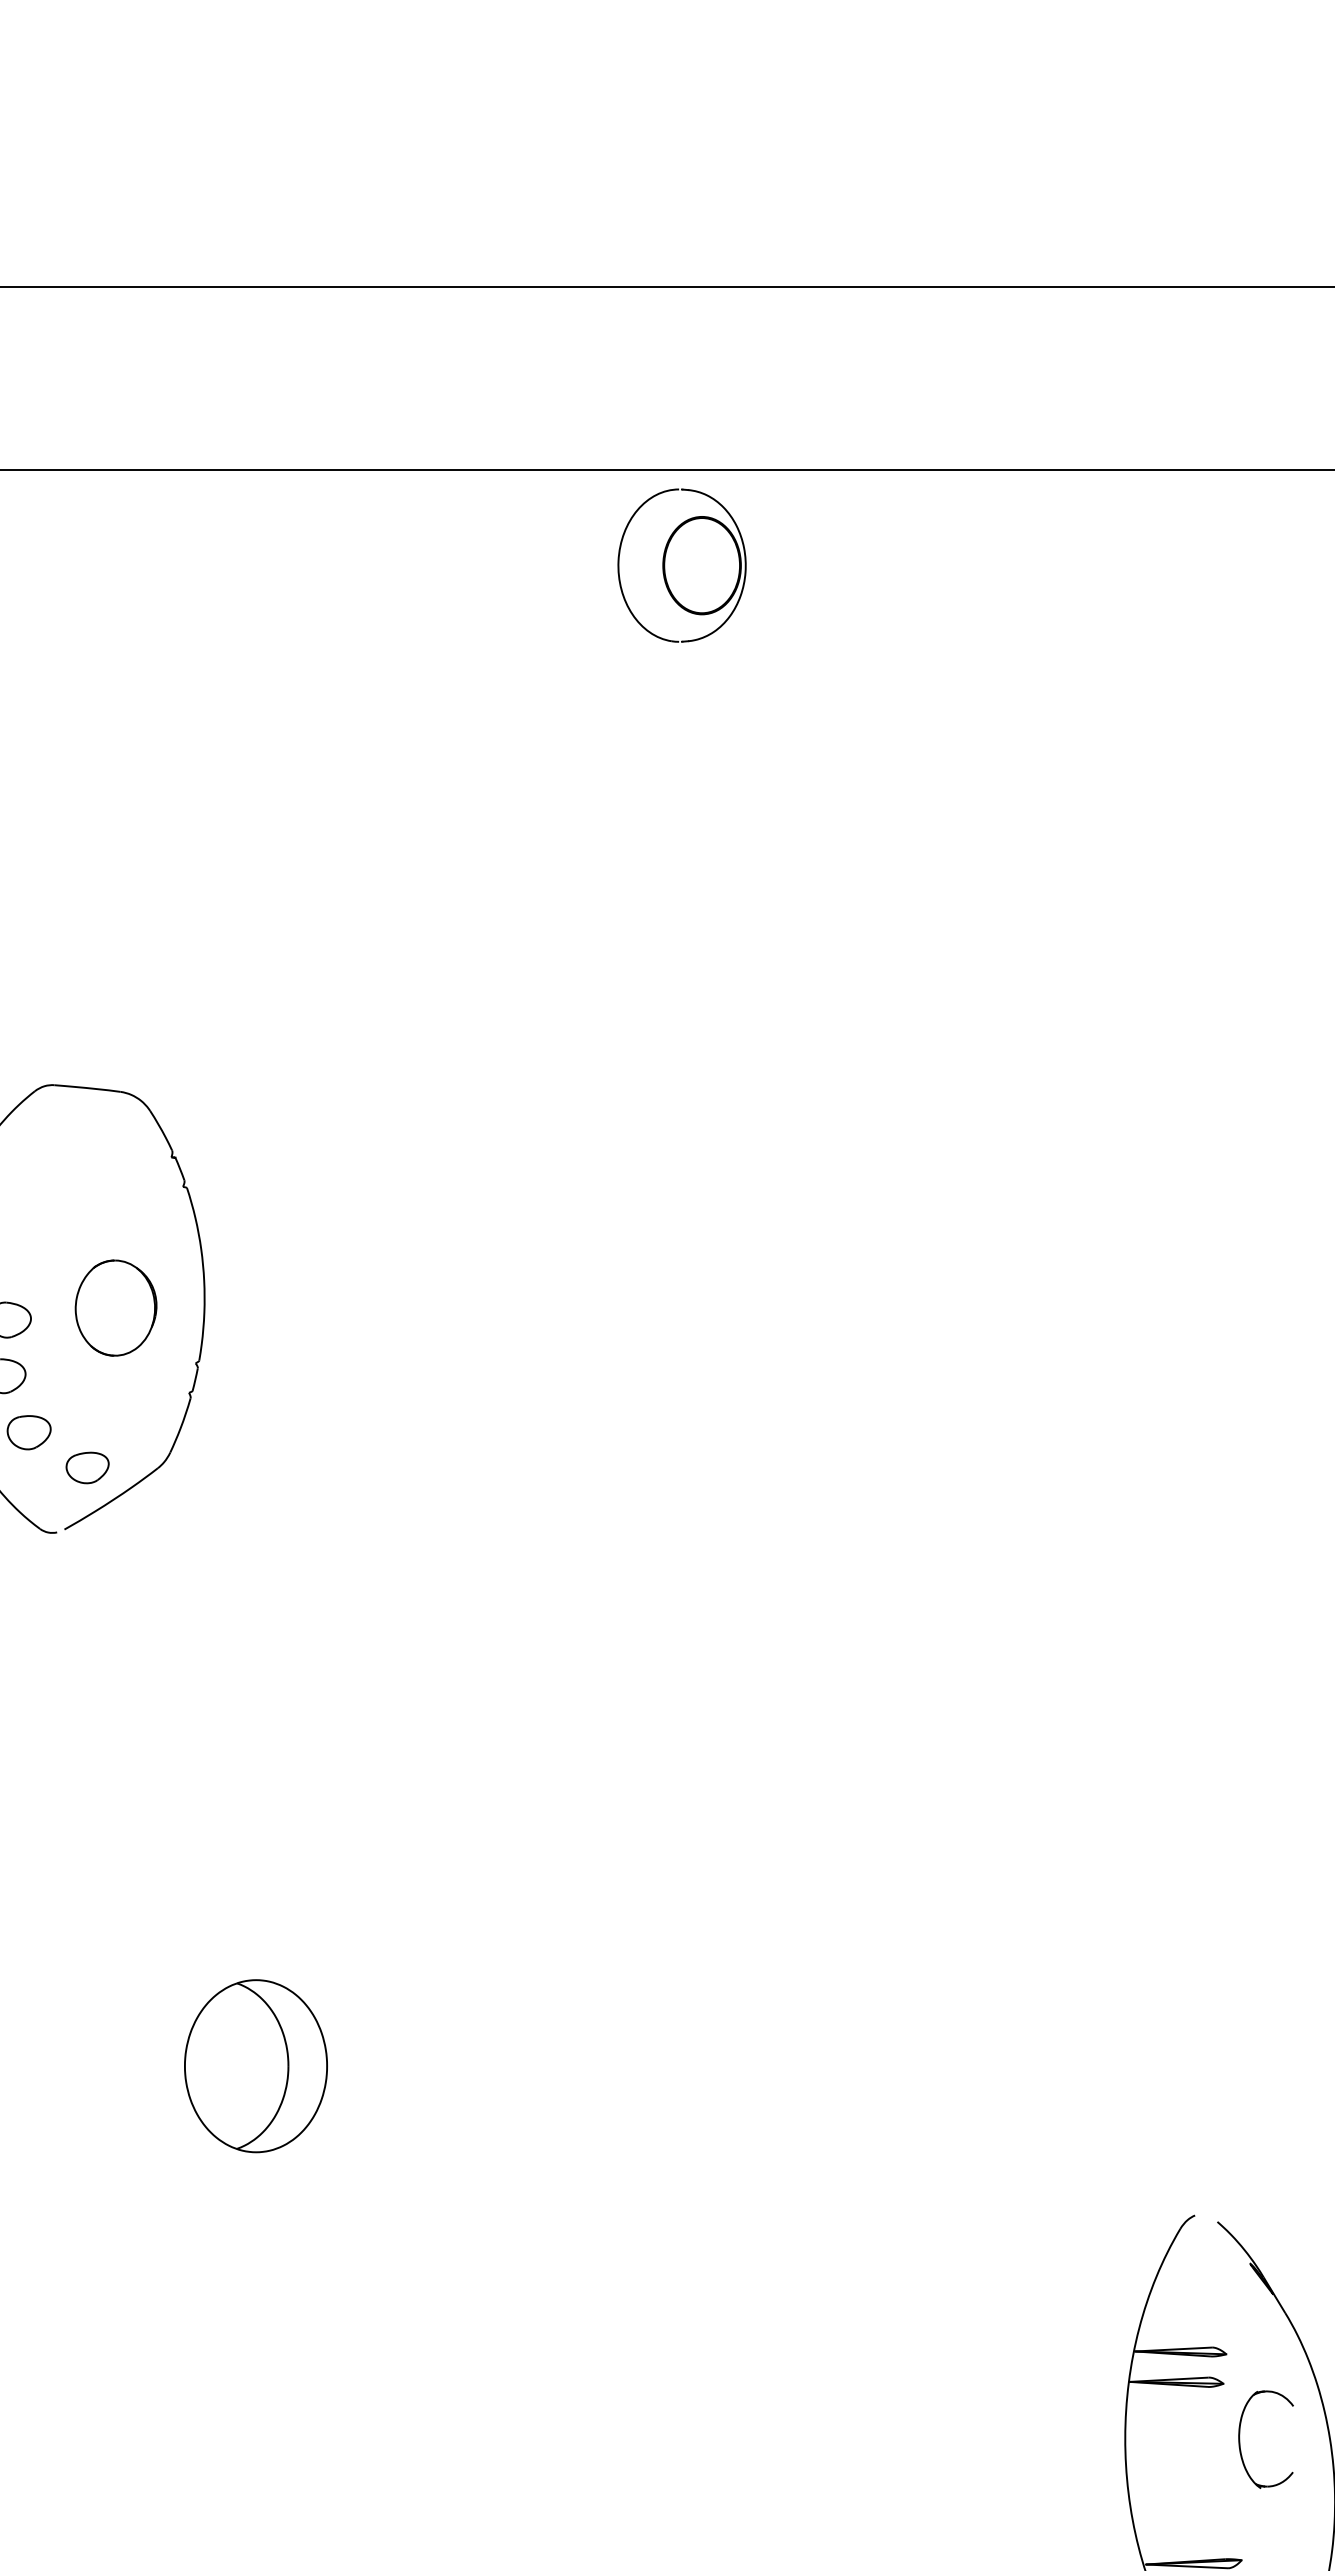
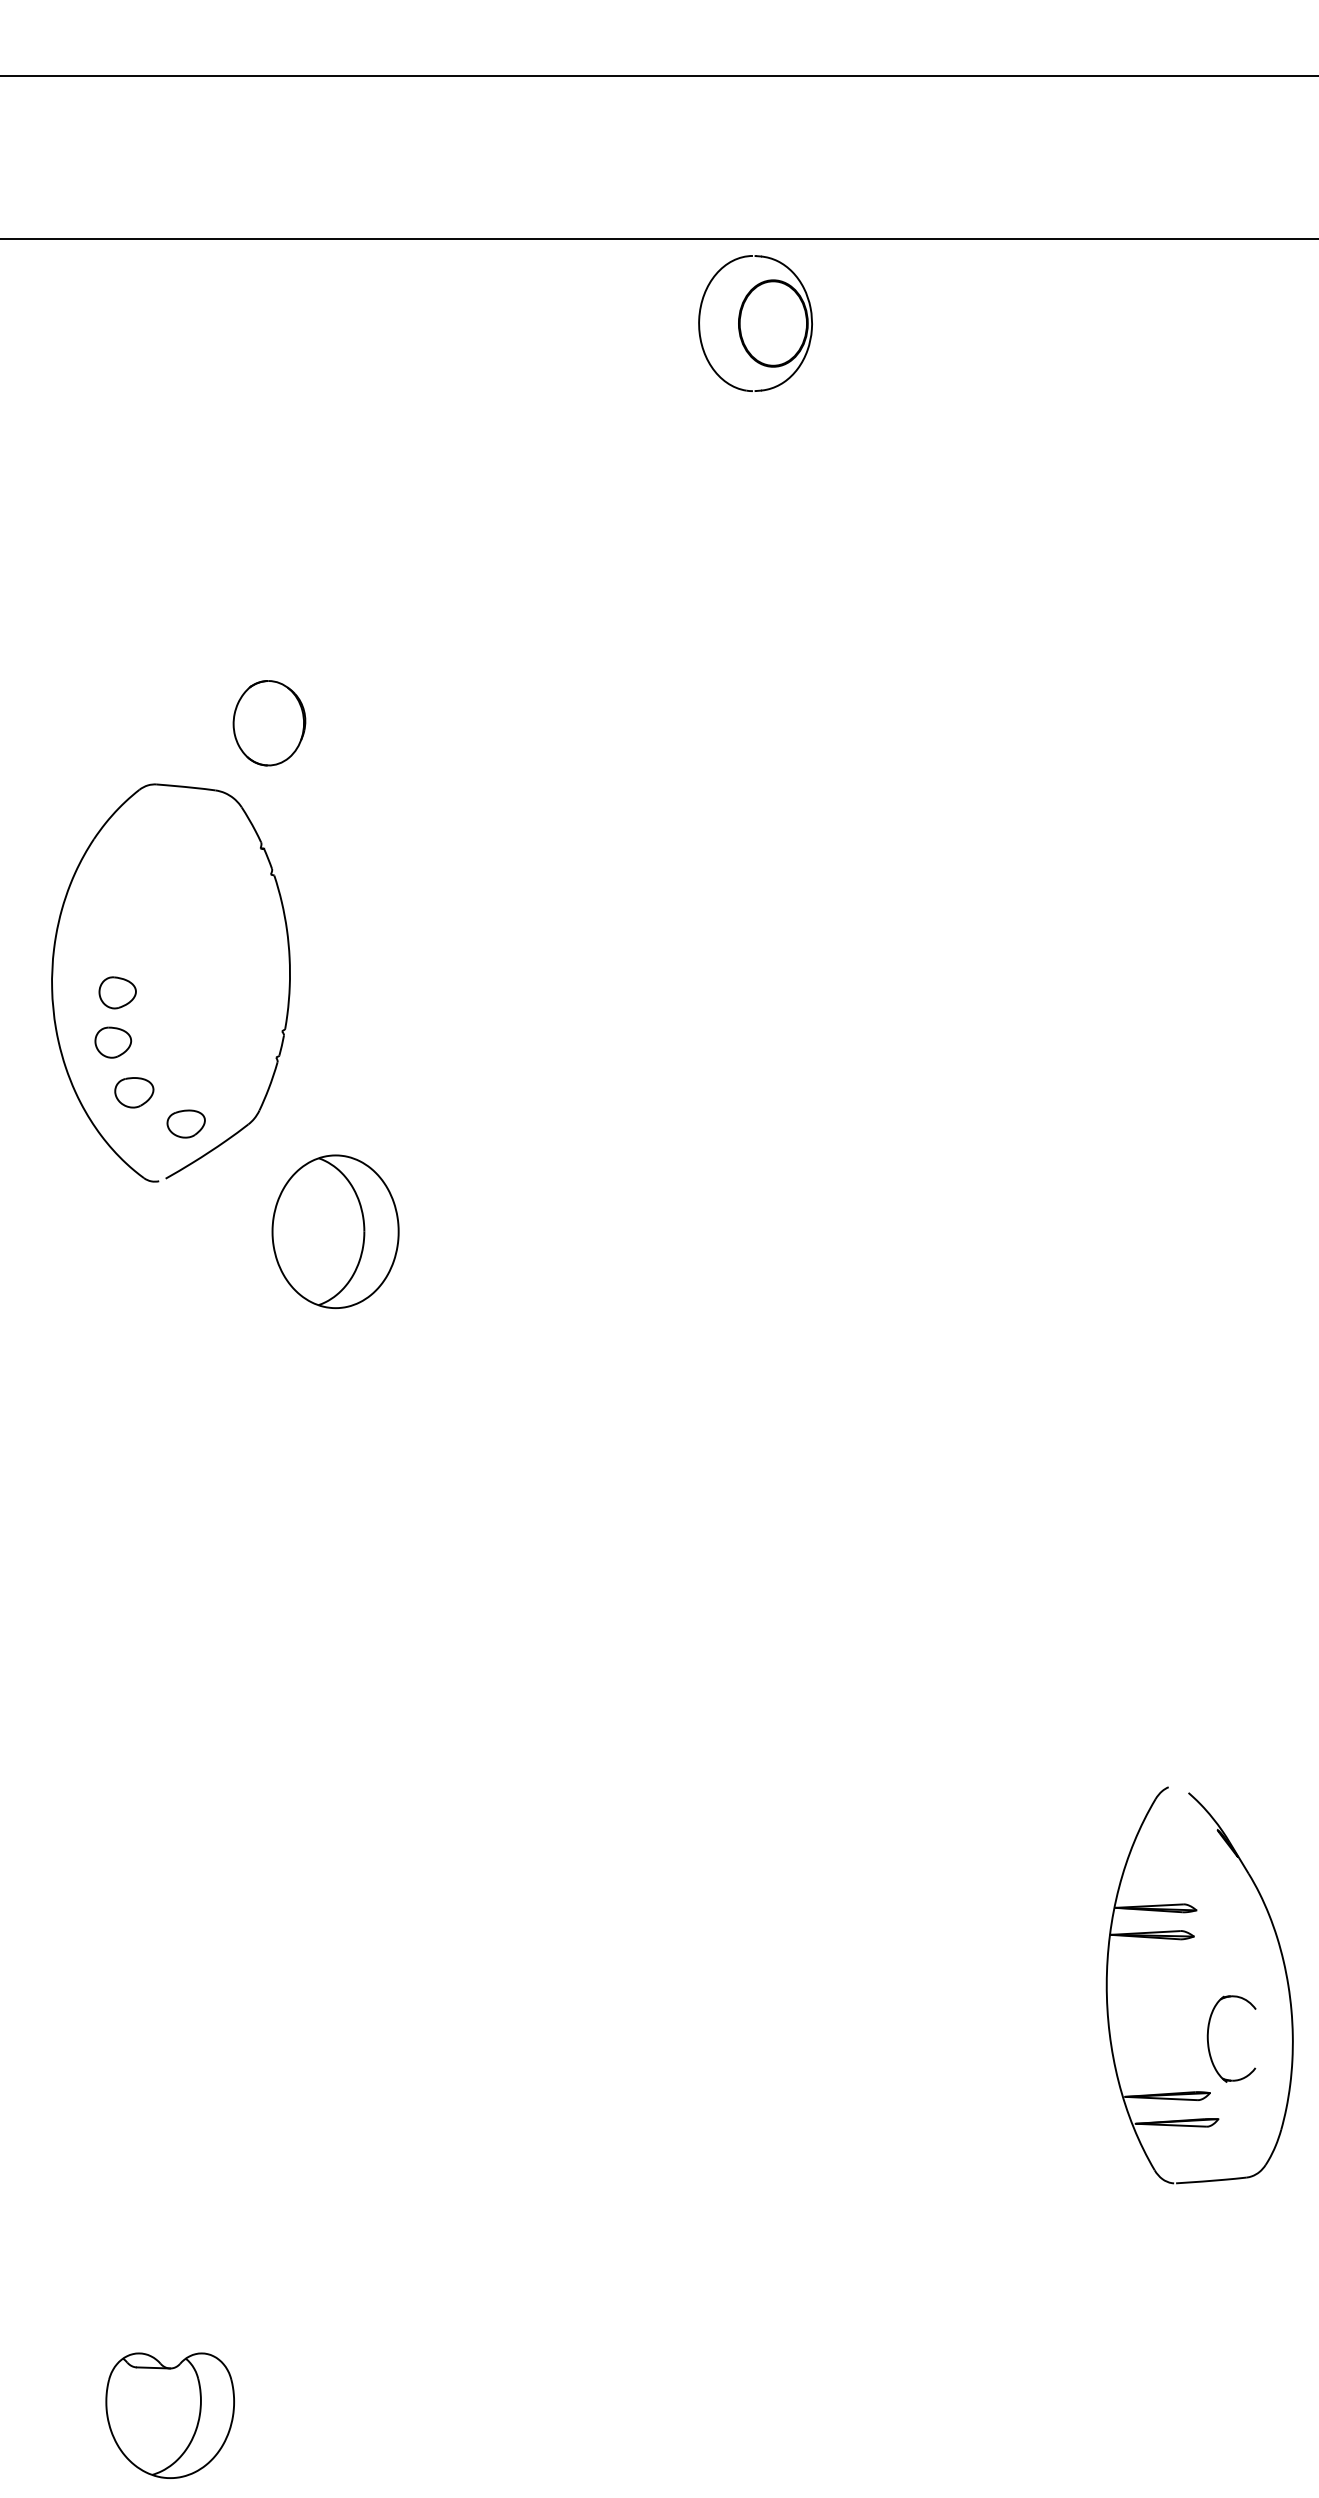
part: (681, 565) -> (755, 323), moved
part: (116, 1308) -> (269, 723), moved
part: (255, 2065) -> (335, 1231), moved
part: (1241, 2445) -> (1209, 2044), moved

